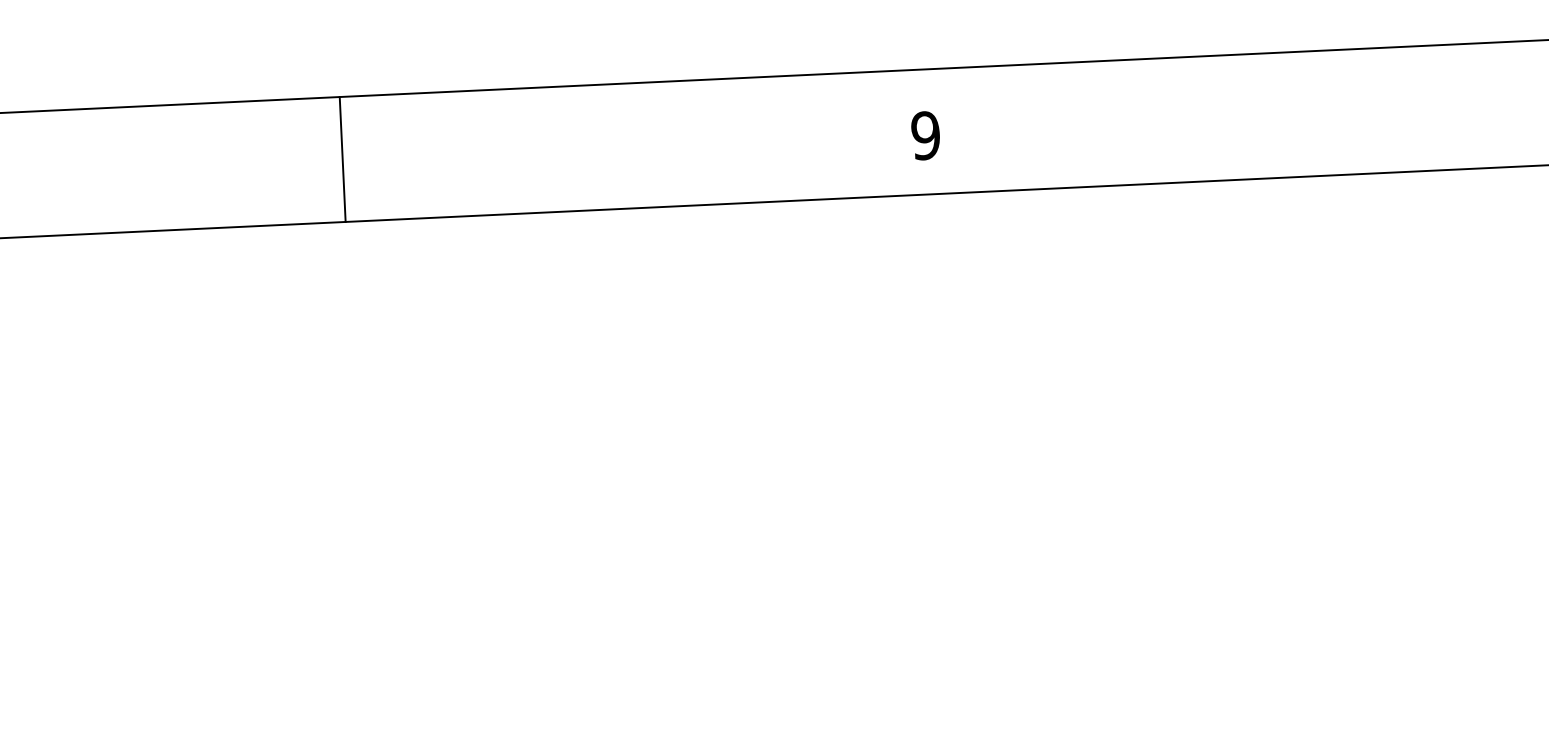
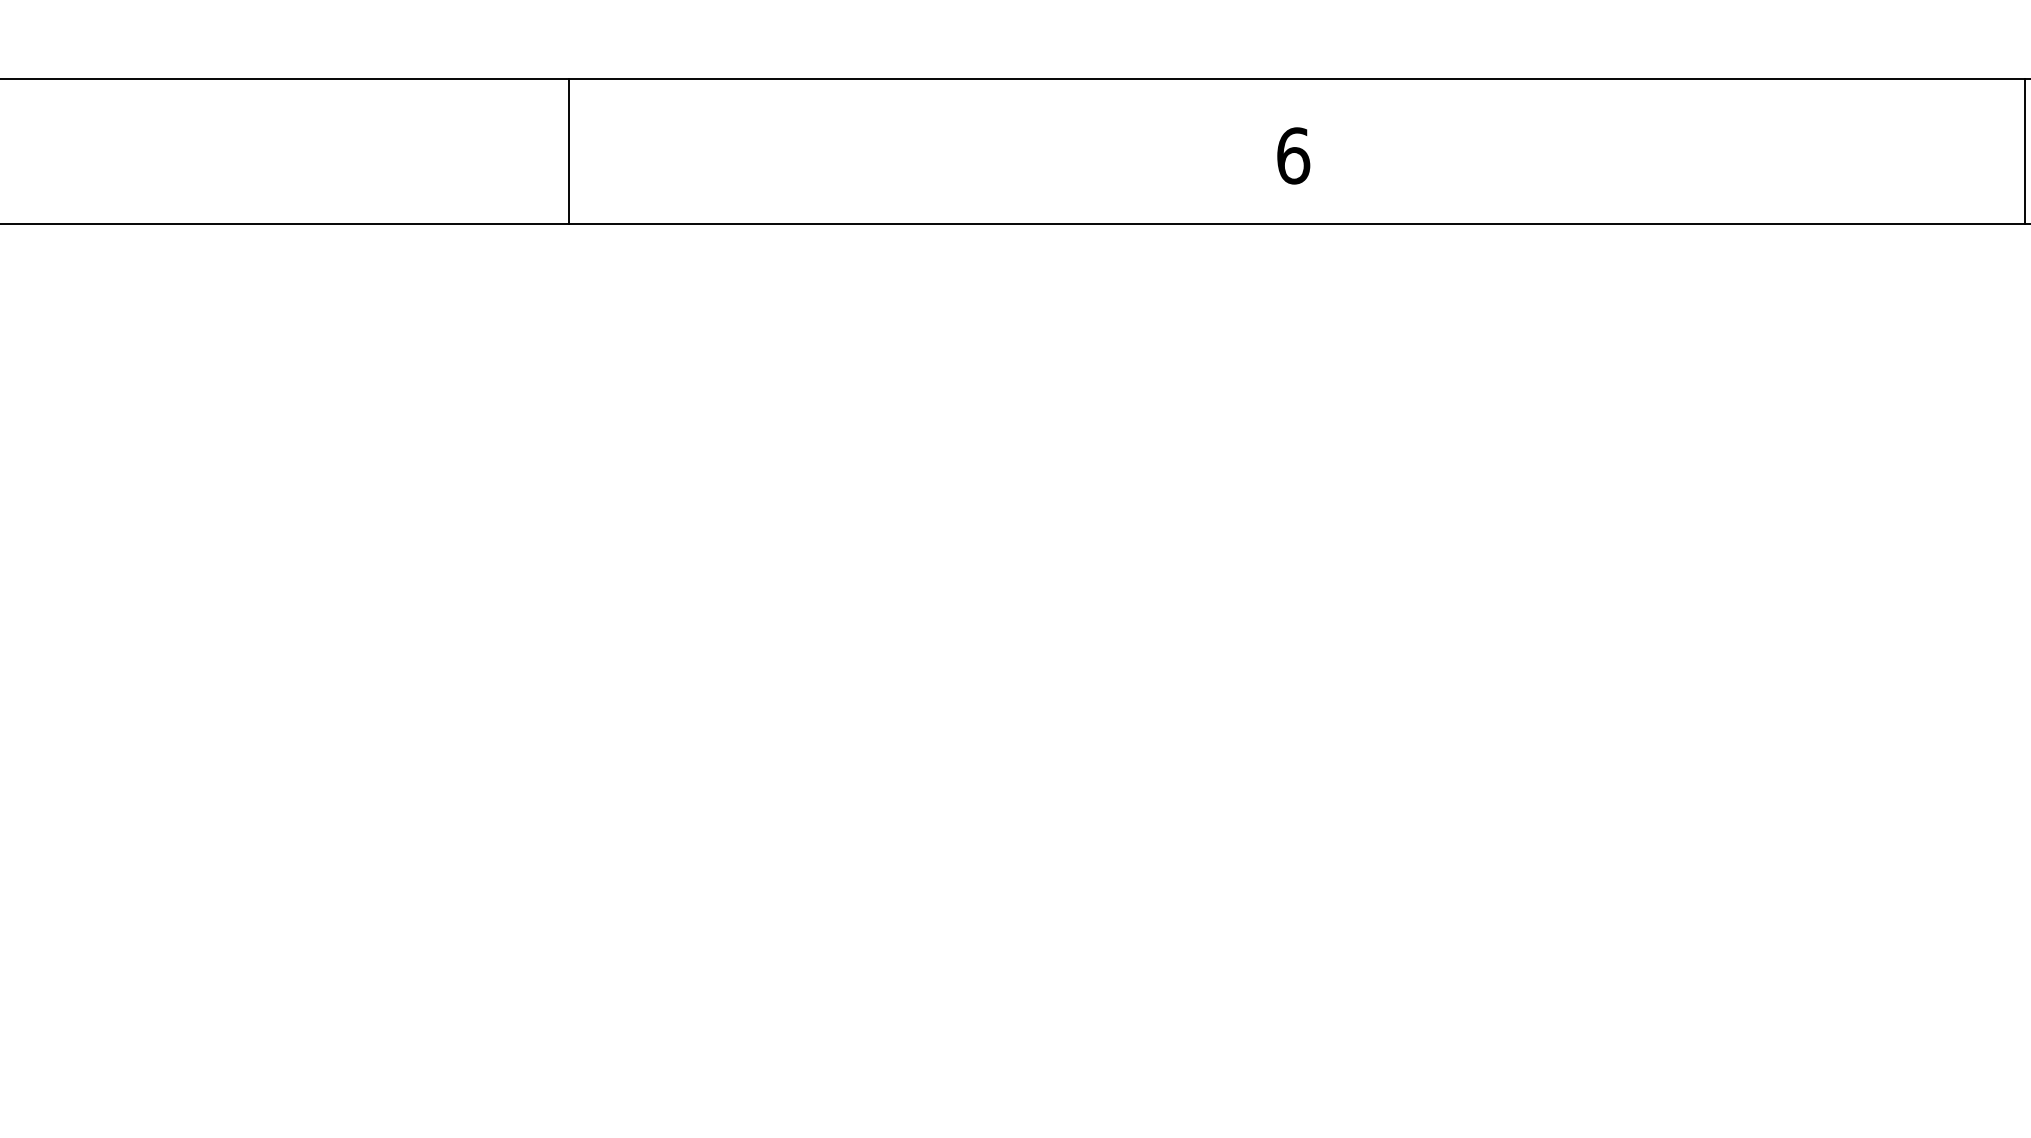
text: (925, 135) -> (1293, 155), 9 -> 6
line: (343, 159) -> (569, 151), moved

